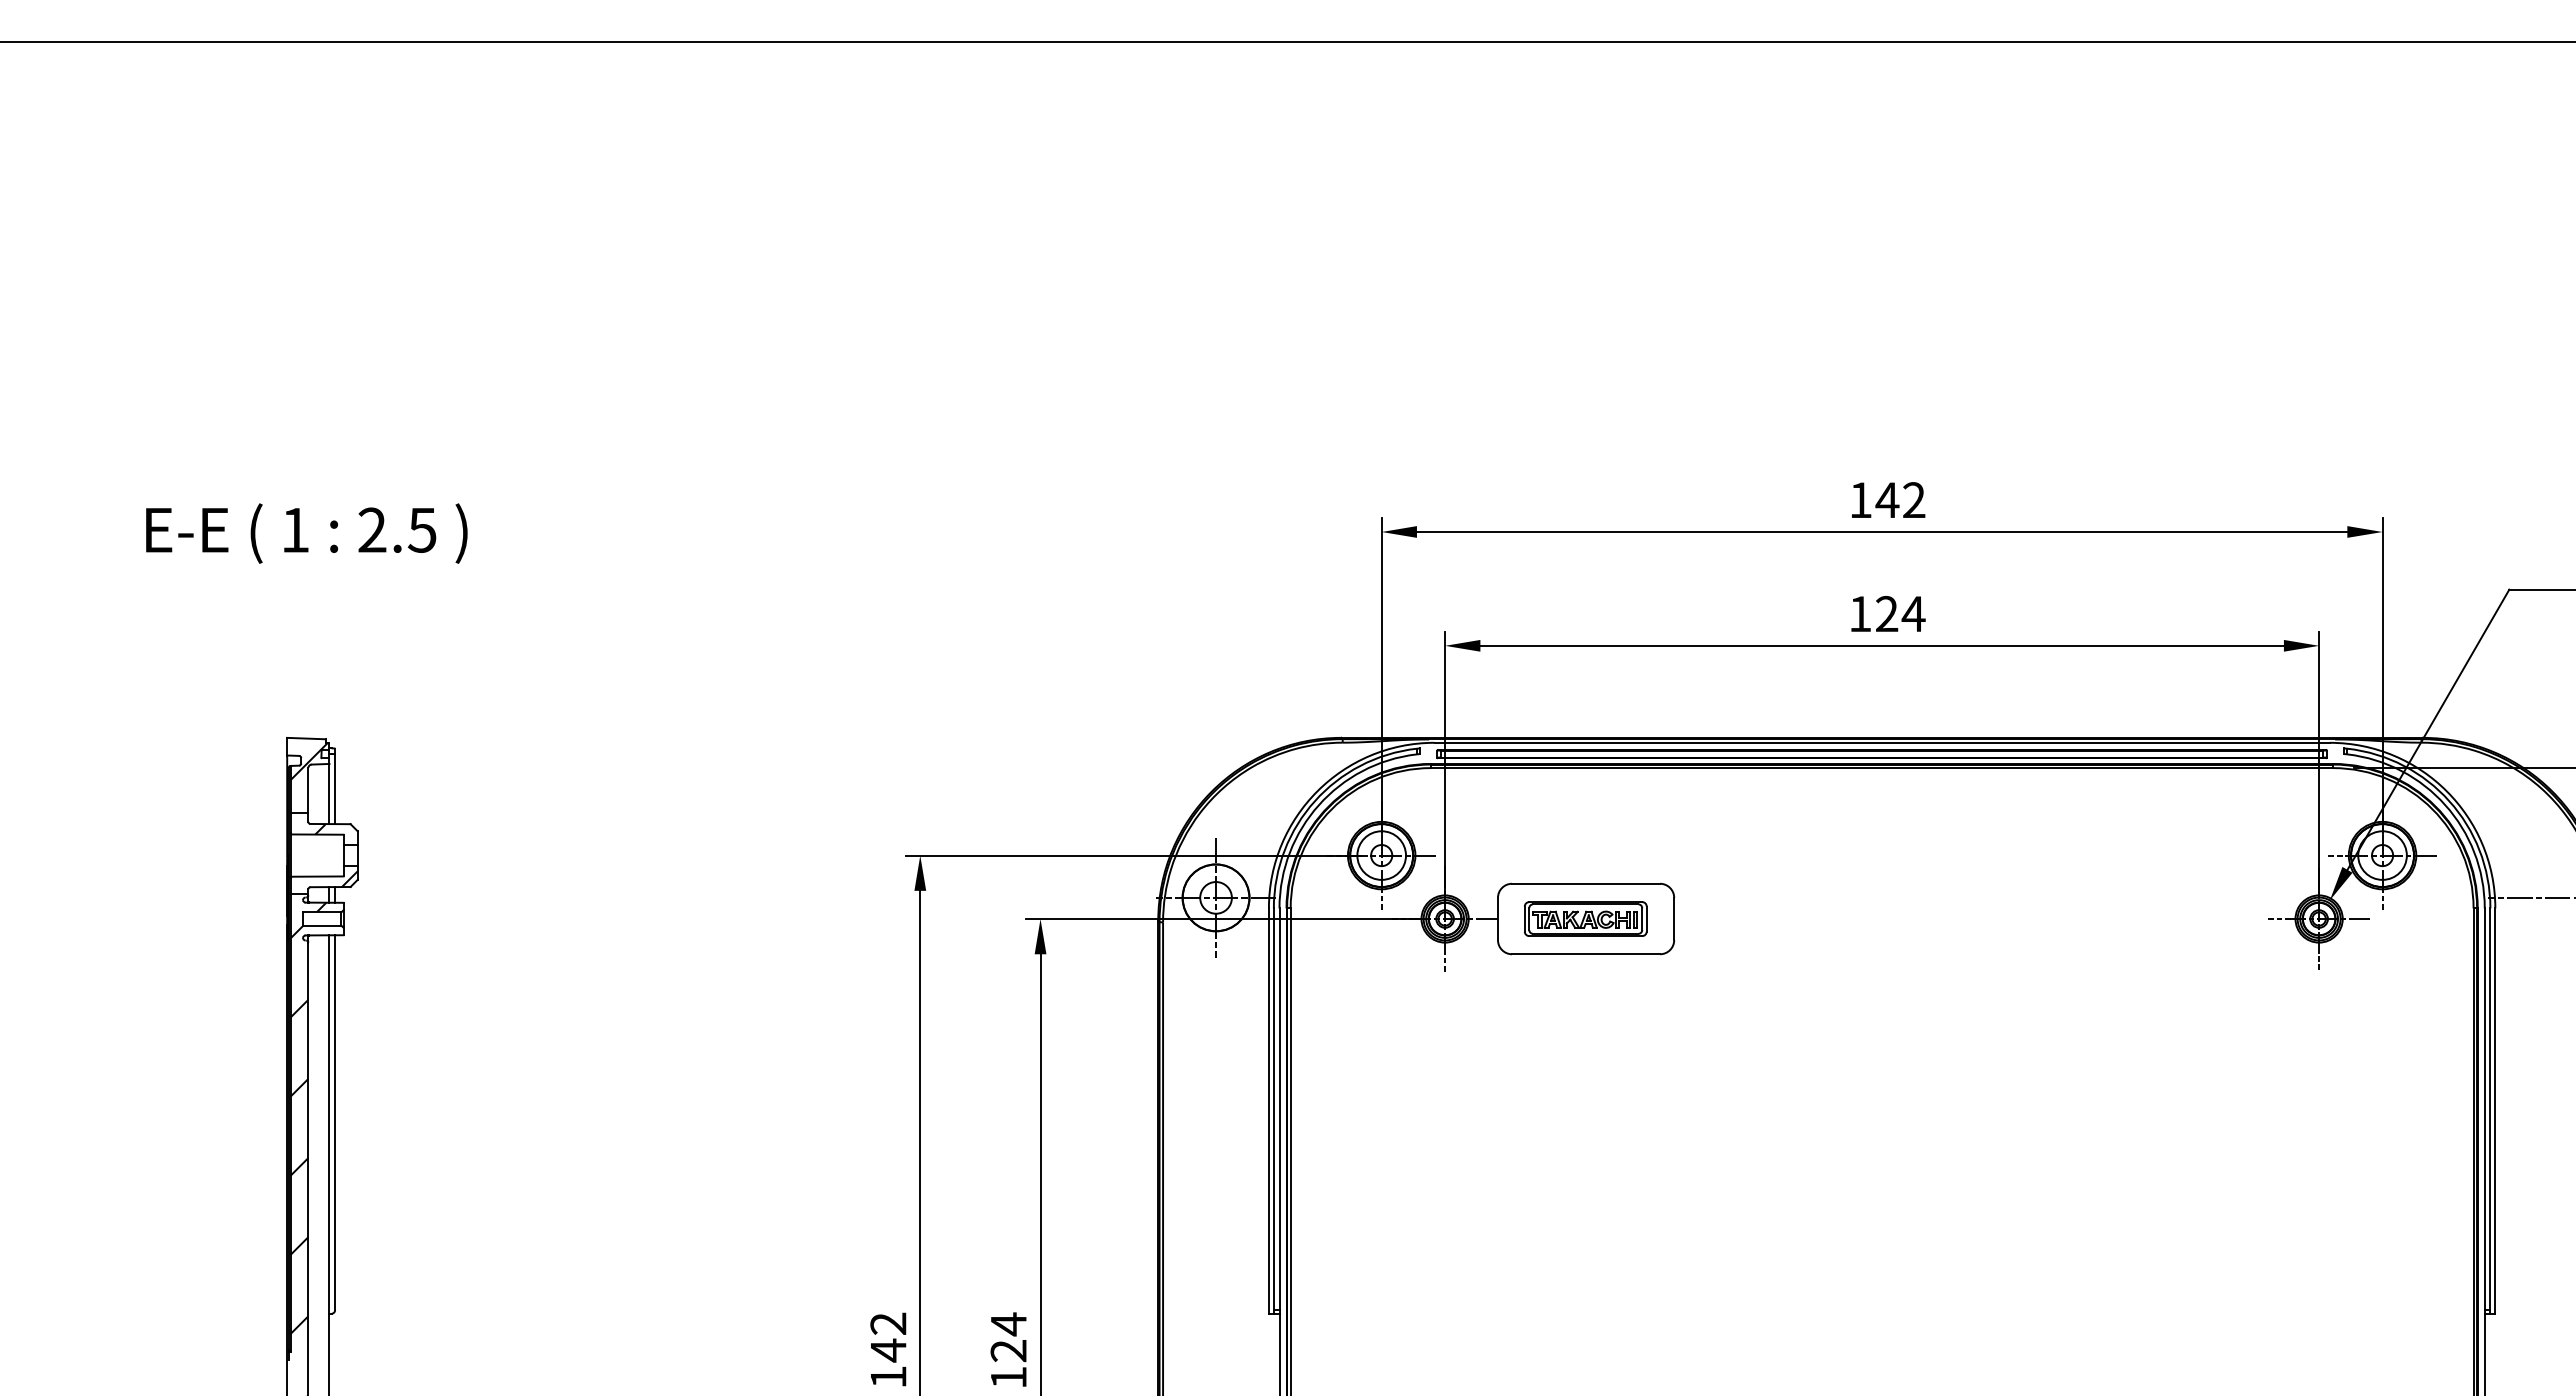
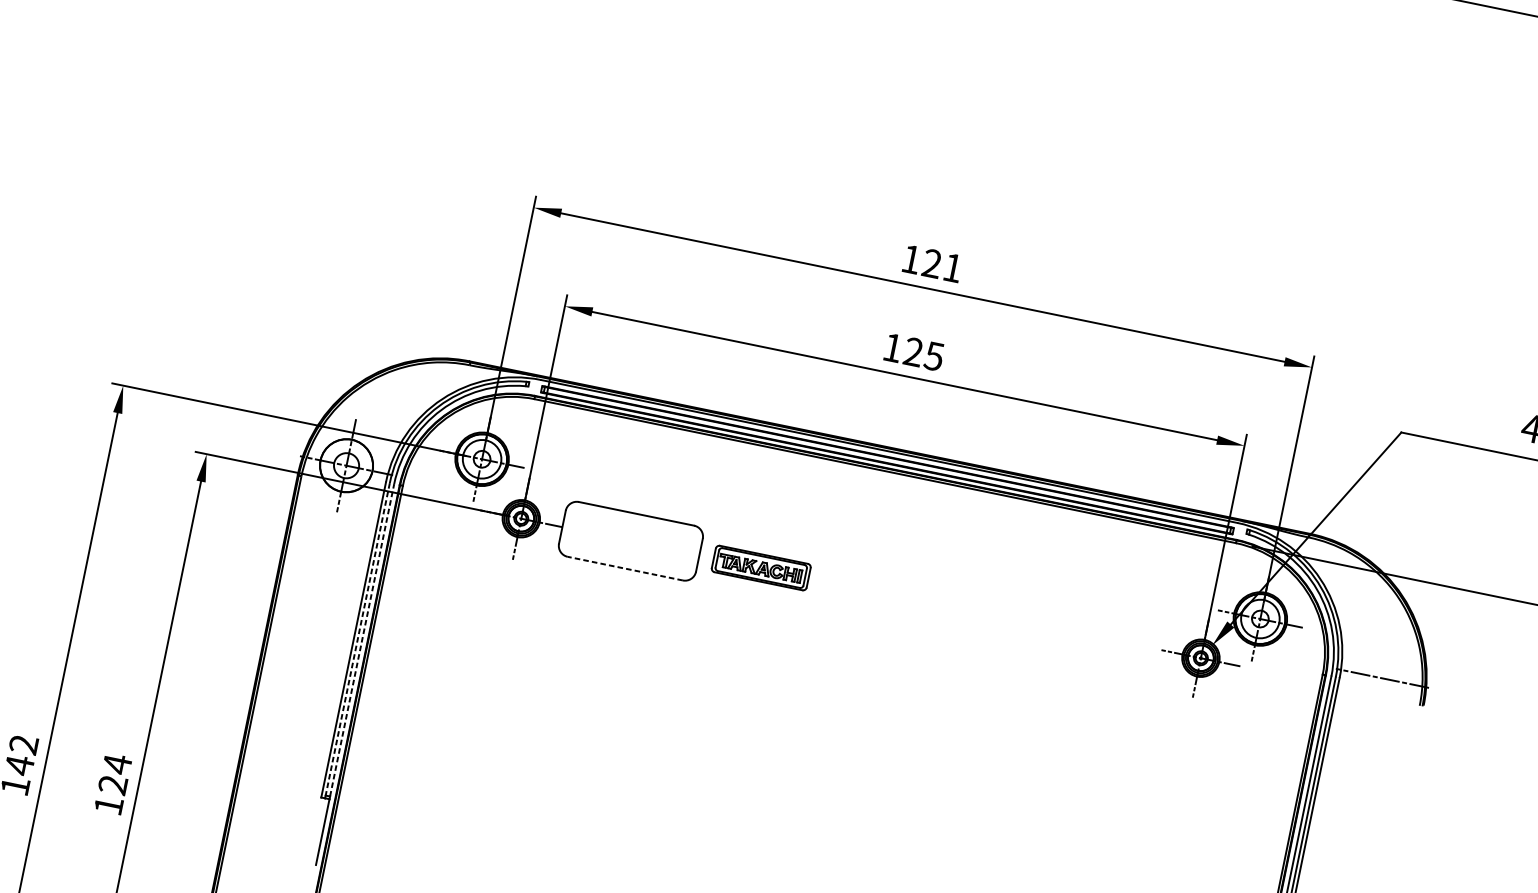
text: (1900, 499) -> (942, 265), 142 -> 121
text: (1913, 614) -> (934, 356), 124 -> 125
part: (1585, 918) -> (761, 567), moved
line: (1585, 954) -> (624, 568), solid -> dashed
line: (1273, 1109) -> (357, 639), solid -> dashed
line: (1279, 1109) -> (362, 640), solid -> dashed

